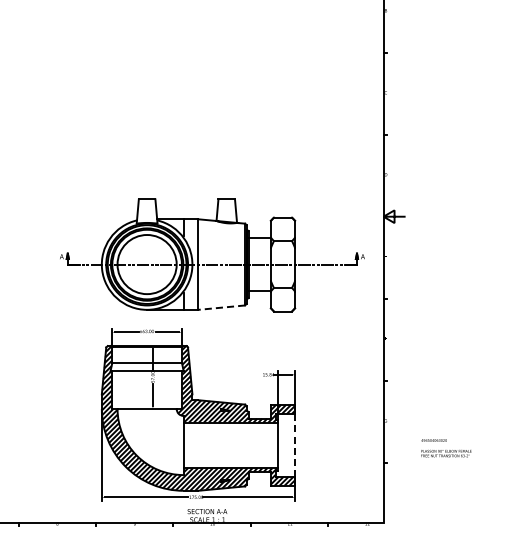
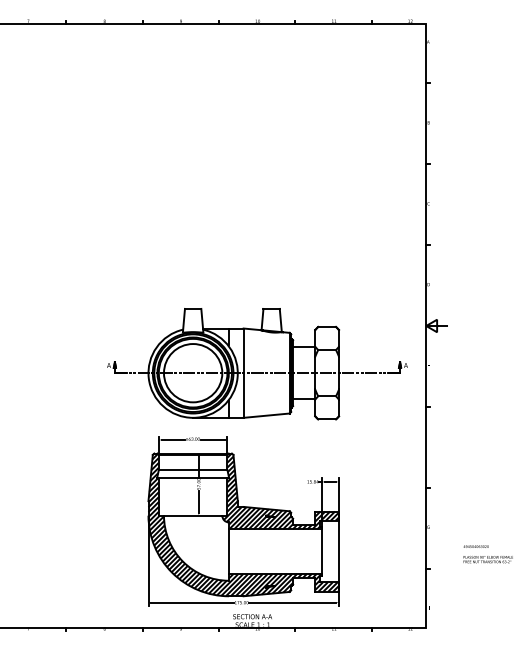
line: (221, 307) -> (266, 415), dashed -> solid
line: (295, 445) -> (339, 551), dashed -> solid

